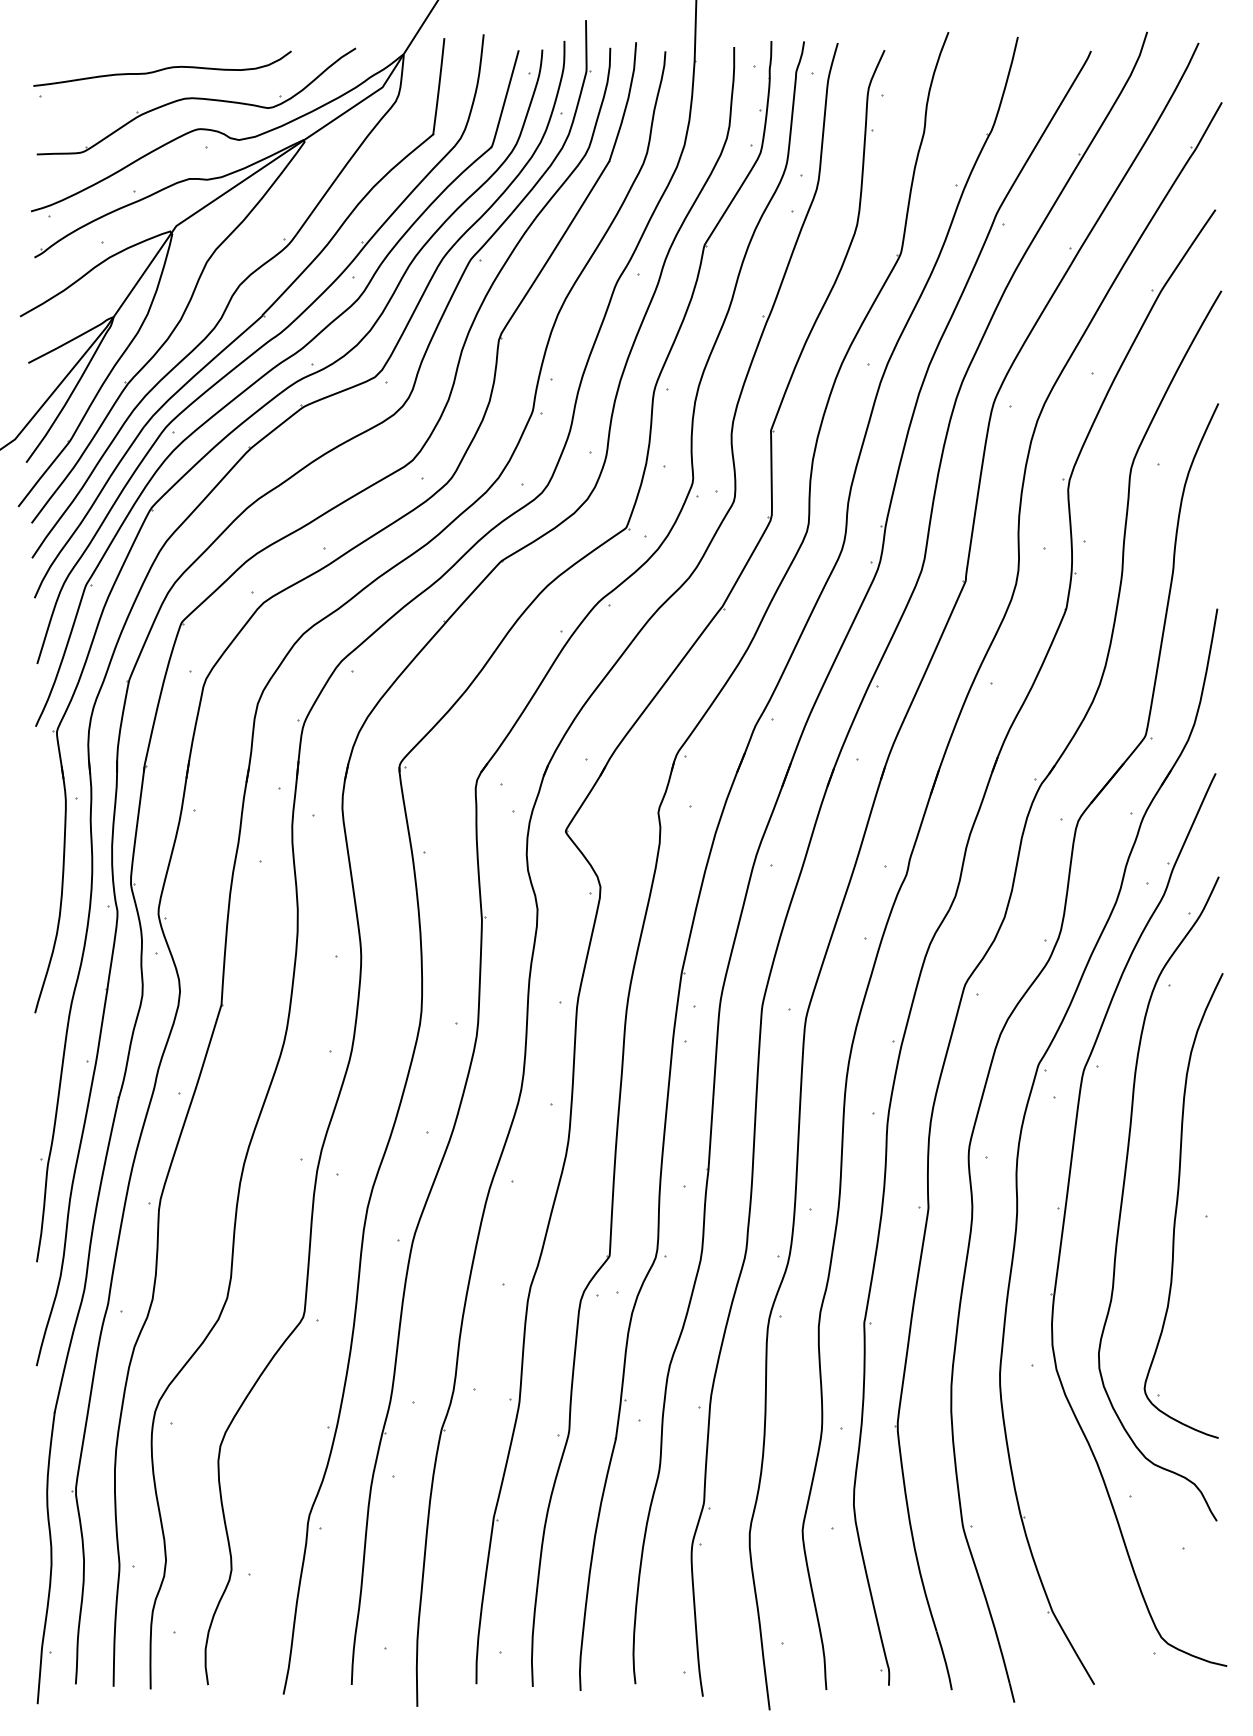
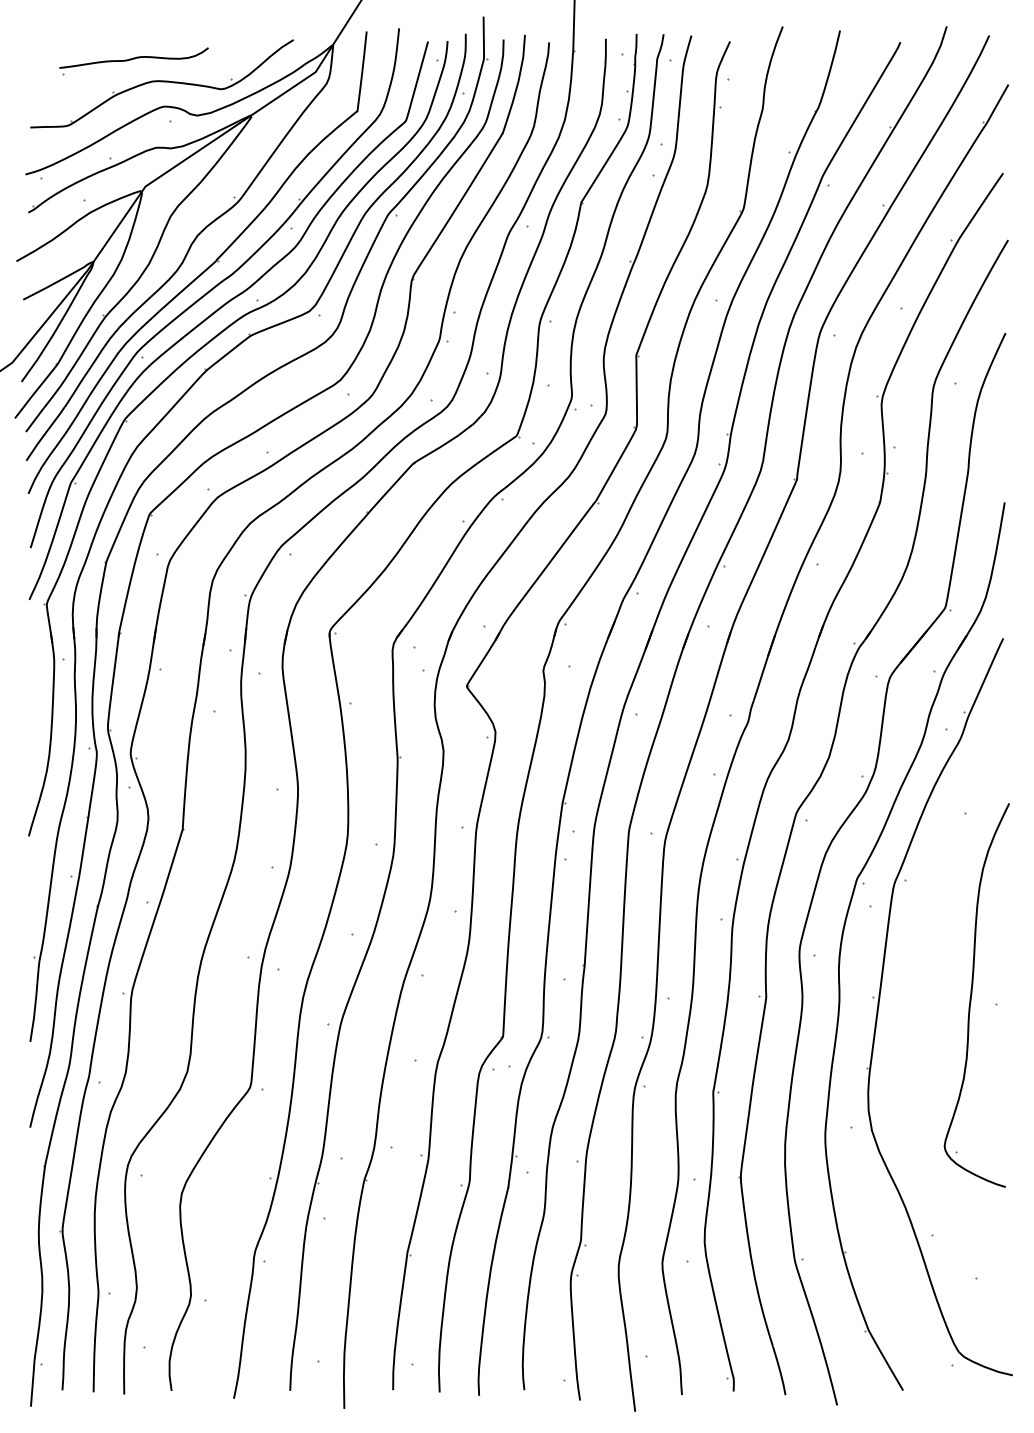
part: (161, 73) -> (133, 60), size x0.7
part: (1123, 1197) -> (927, 988), removed

